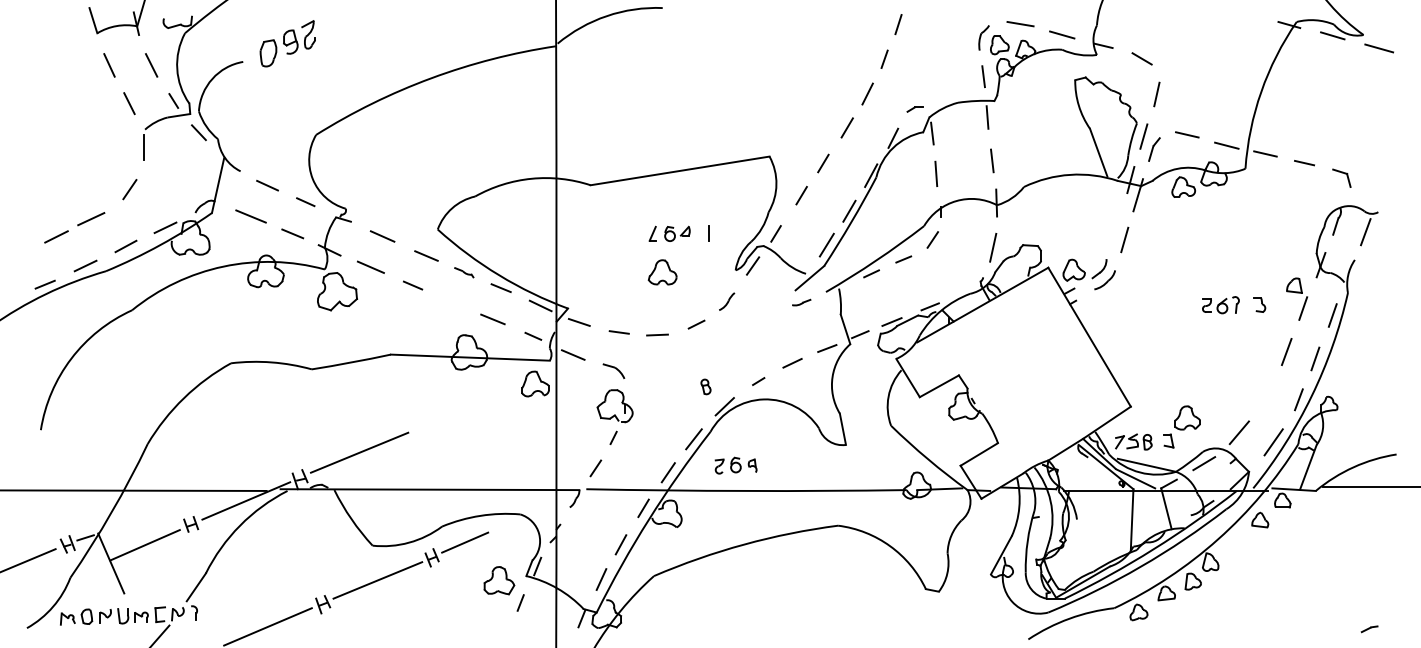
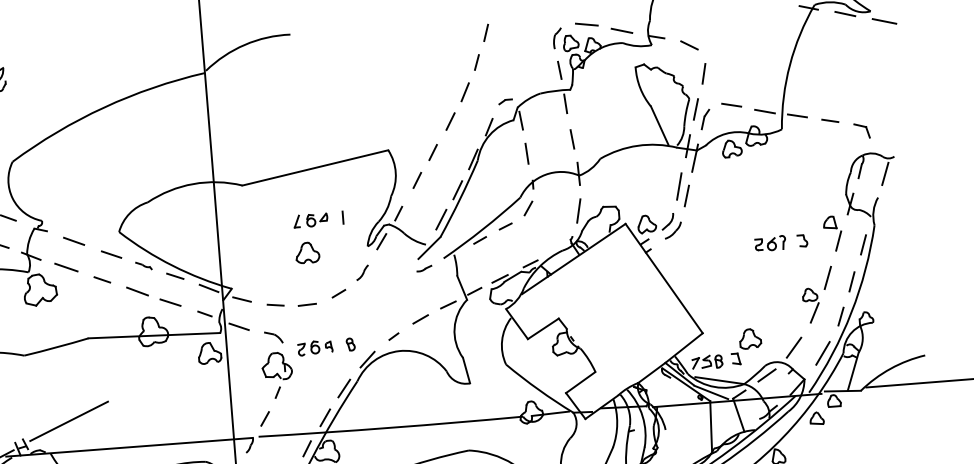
line: (1116, 227) -> (679, 186), added
line: (454, 302) -> (137, 291), added
part: (1264, 383) -> (811, 305), added
part: (735, 465) -> (314, 347), moved

